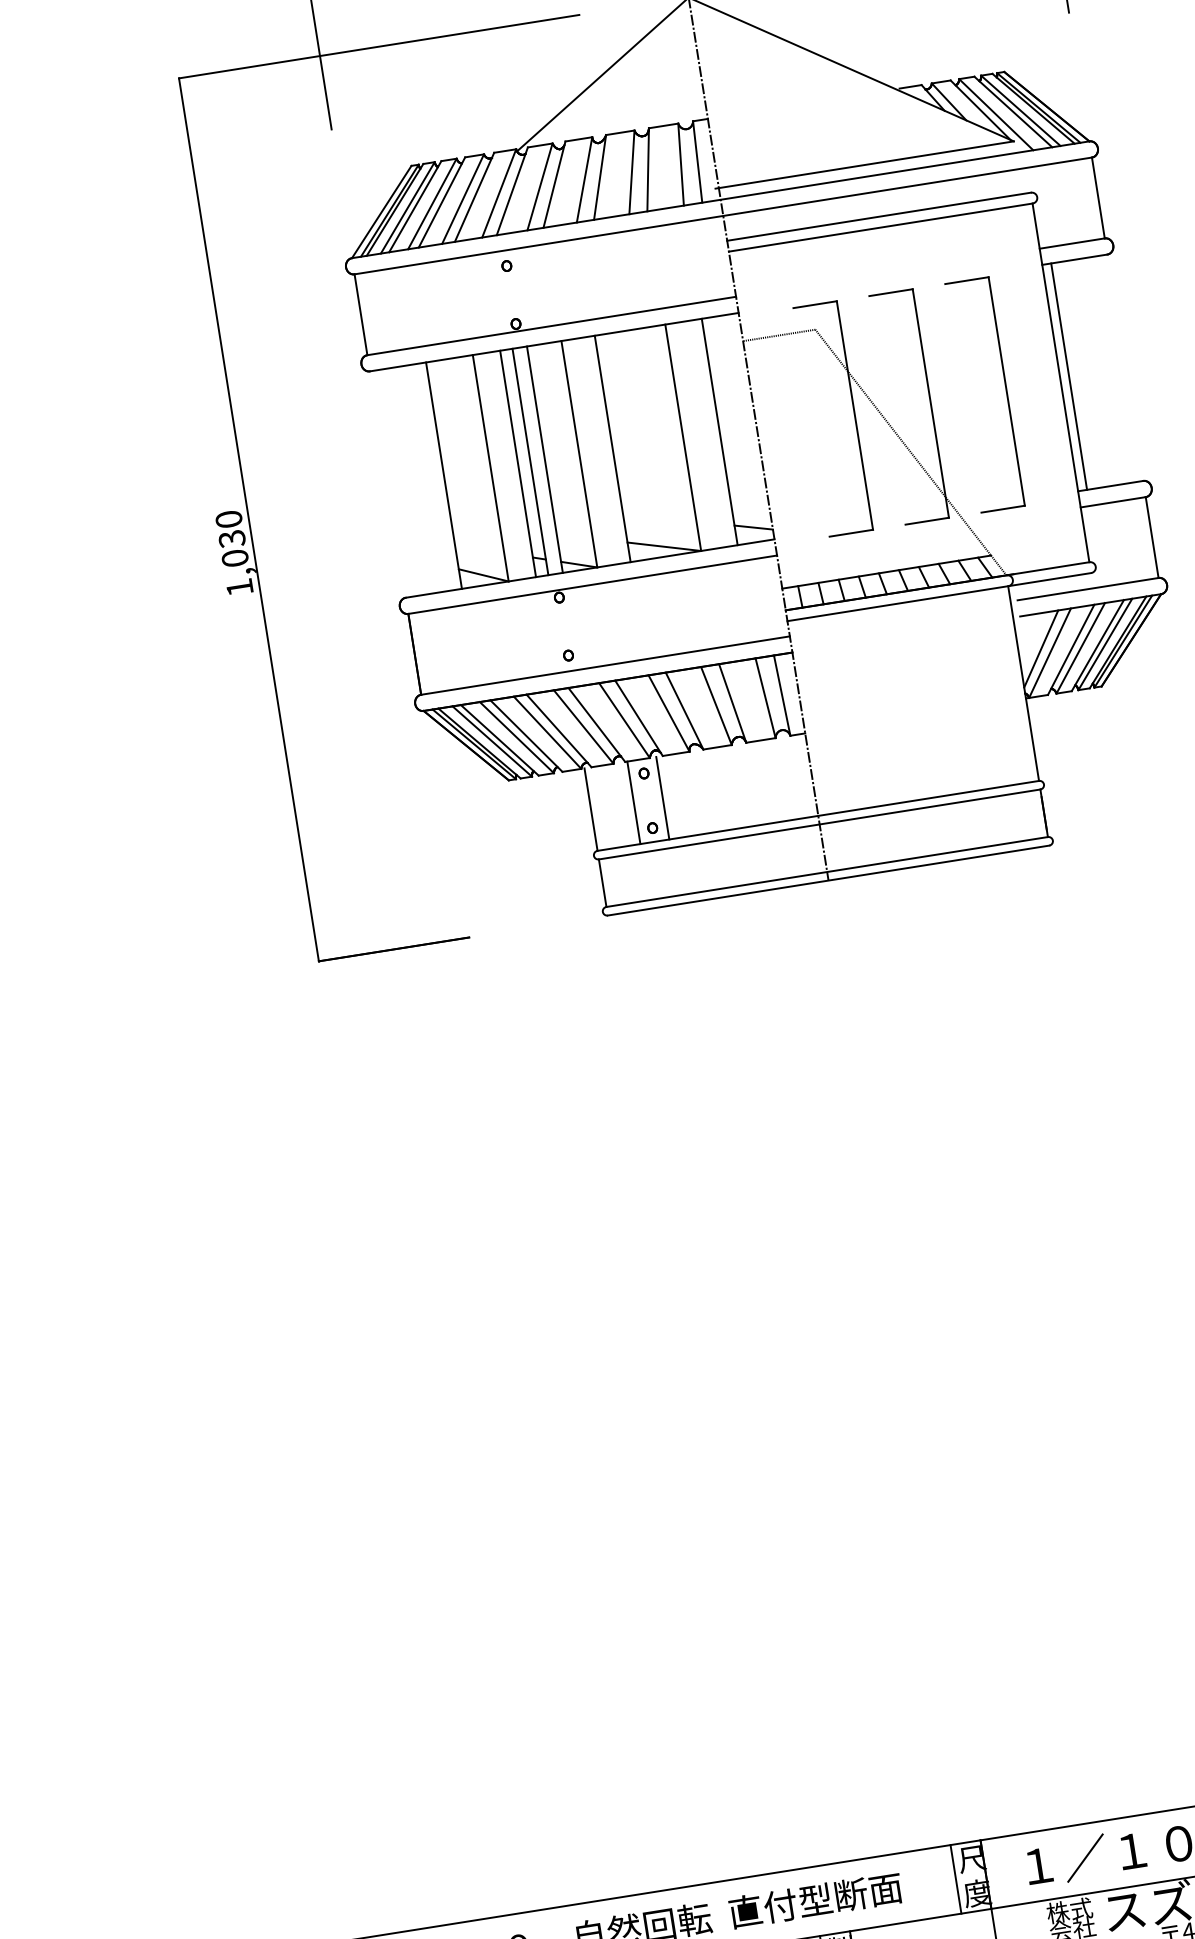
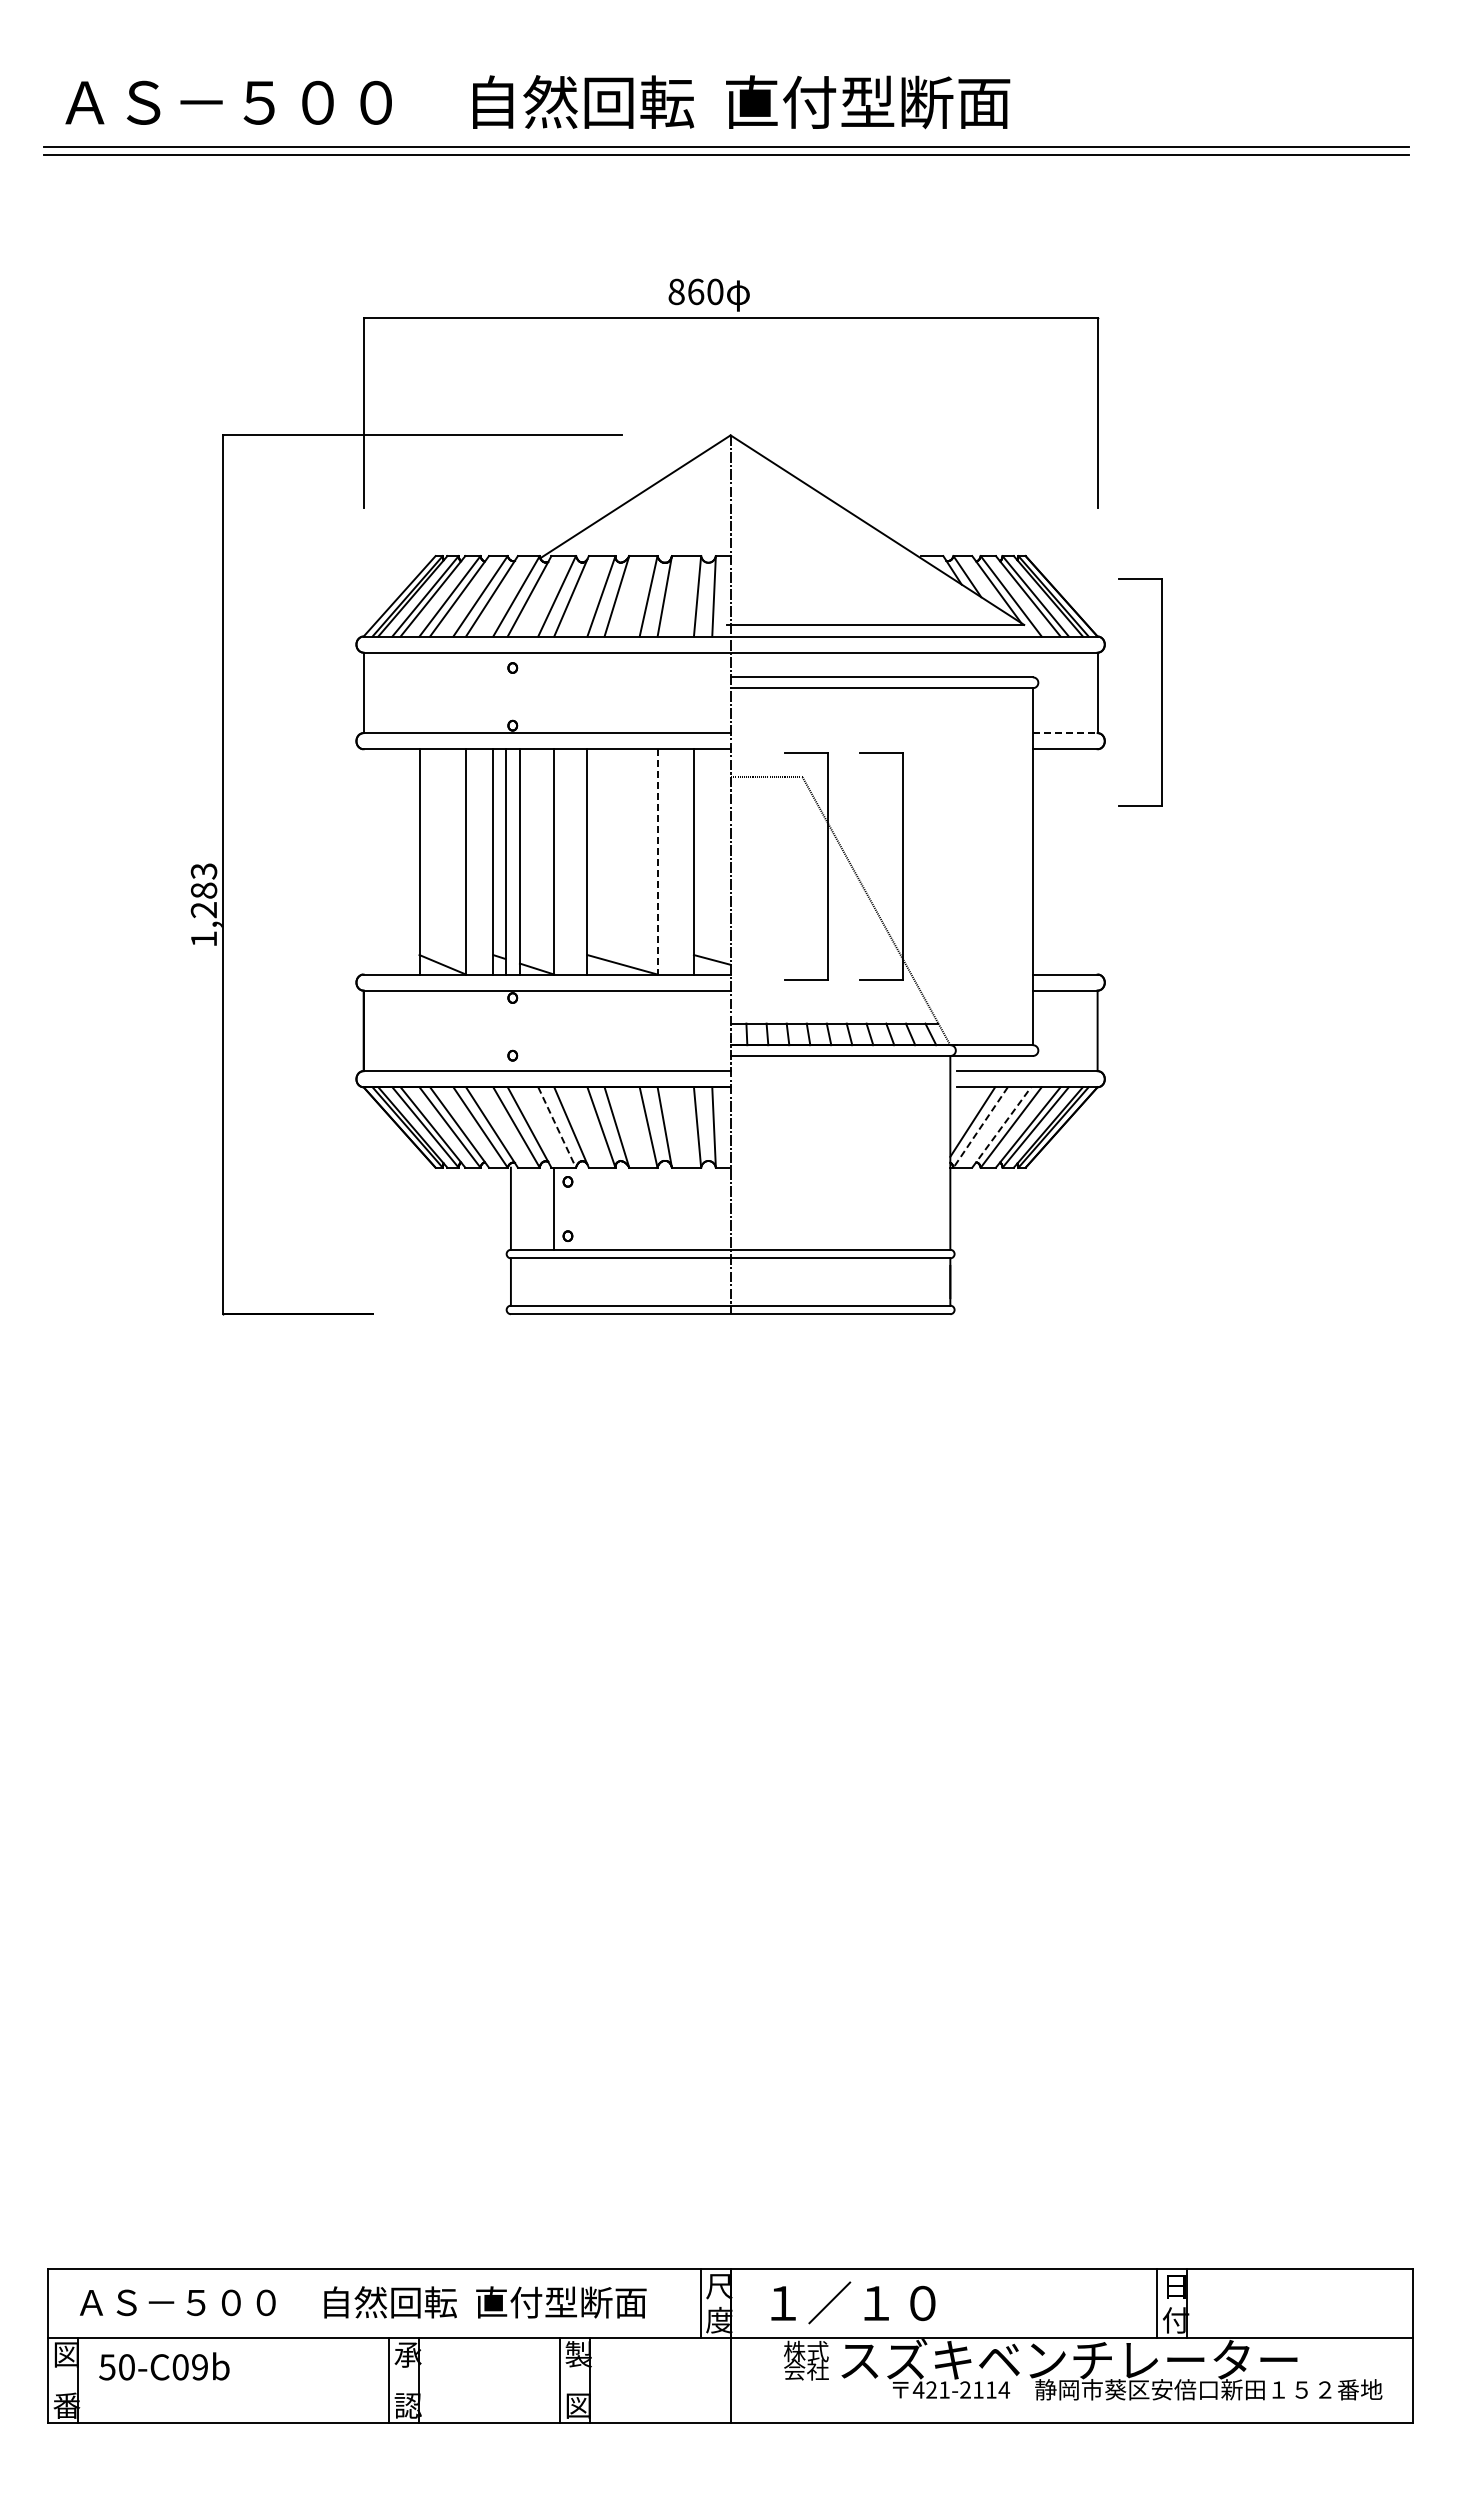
line: (1072, 243) -> (1065, 733), solid -> dashed
line: (1068, 376) -> (1041, 861), removed
part: (1006, 391) -> (1161, 692), moved
line: (683, 437) -> (657, 861), solid -> dashed
text: (231, 538) -> (203, 890), 1,030 -> 1,283
line: (1070, 649) -> (1001, 1127), solid -> dashed
line: (1049, 653) -> (980, 1127), solid -> dashed
line: (624, 720) -> (557, 1127), solid -> dashed
line: (662, 797) -> (582, 1208), removed

